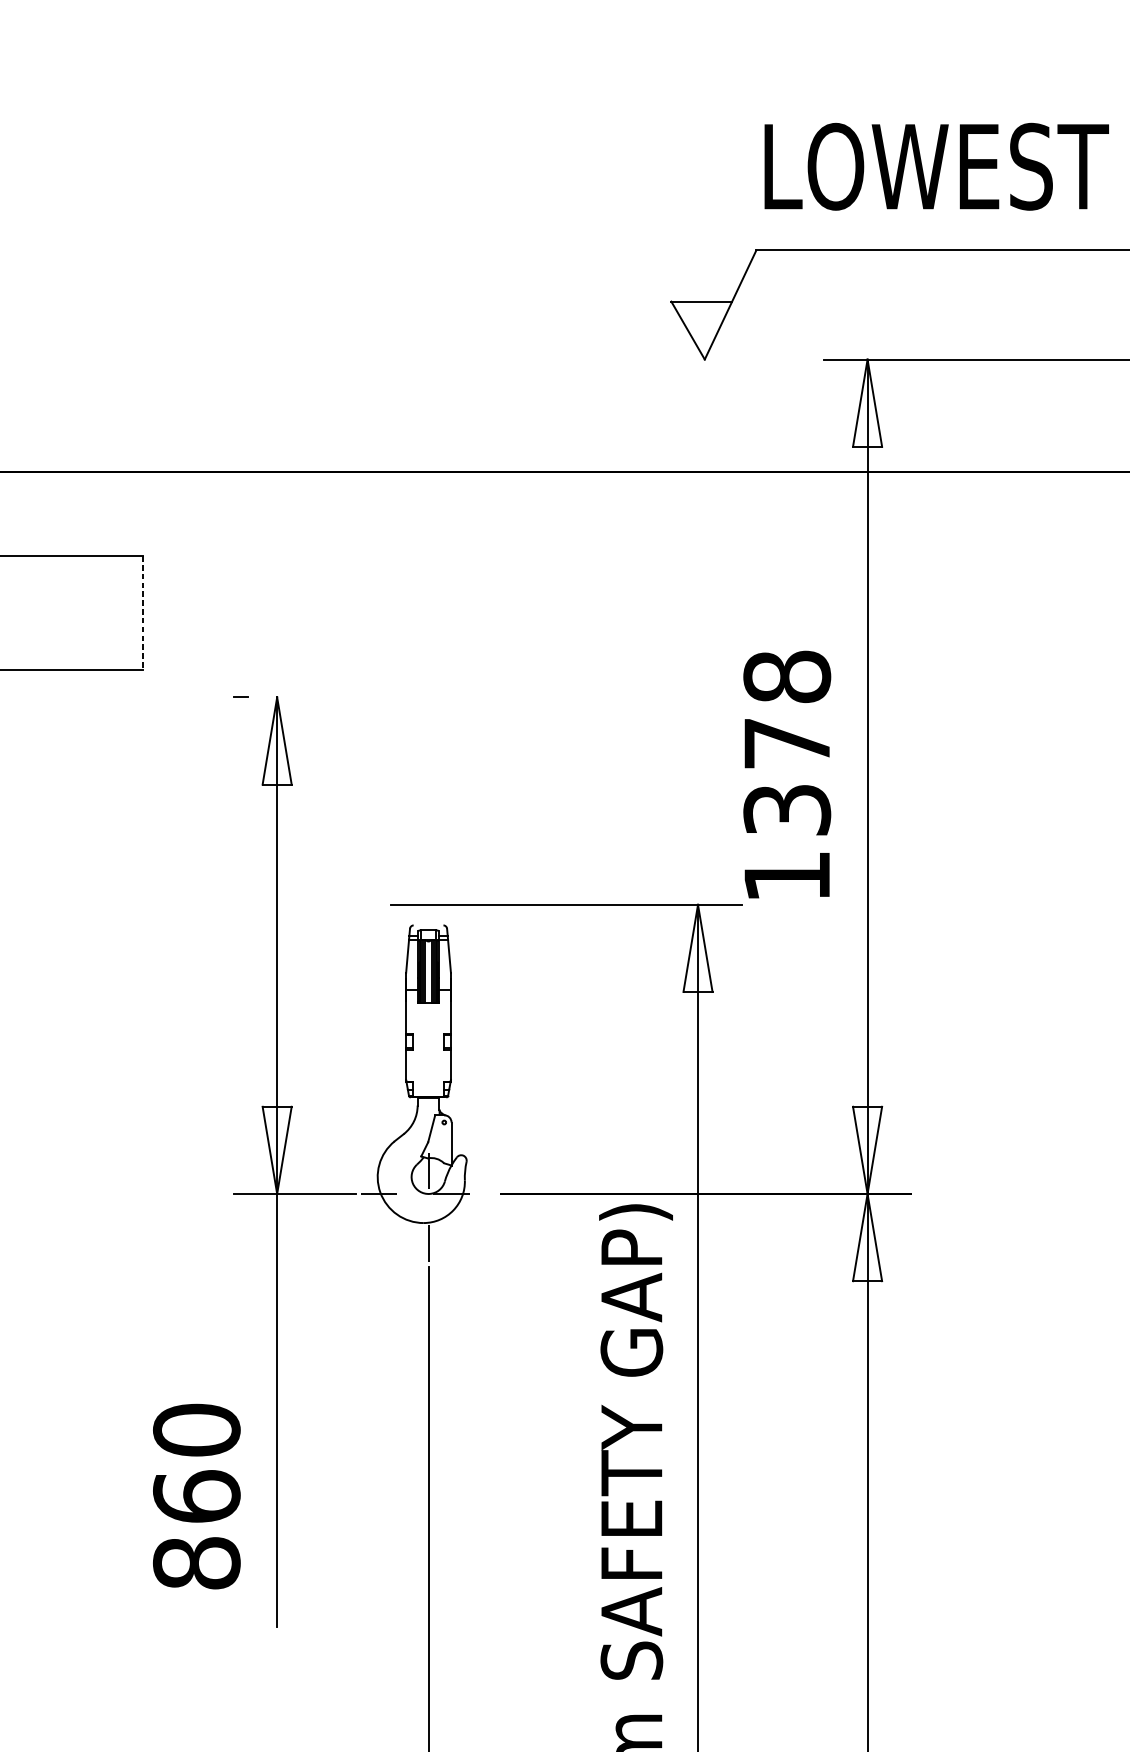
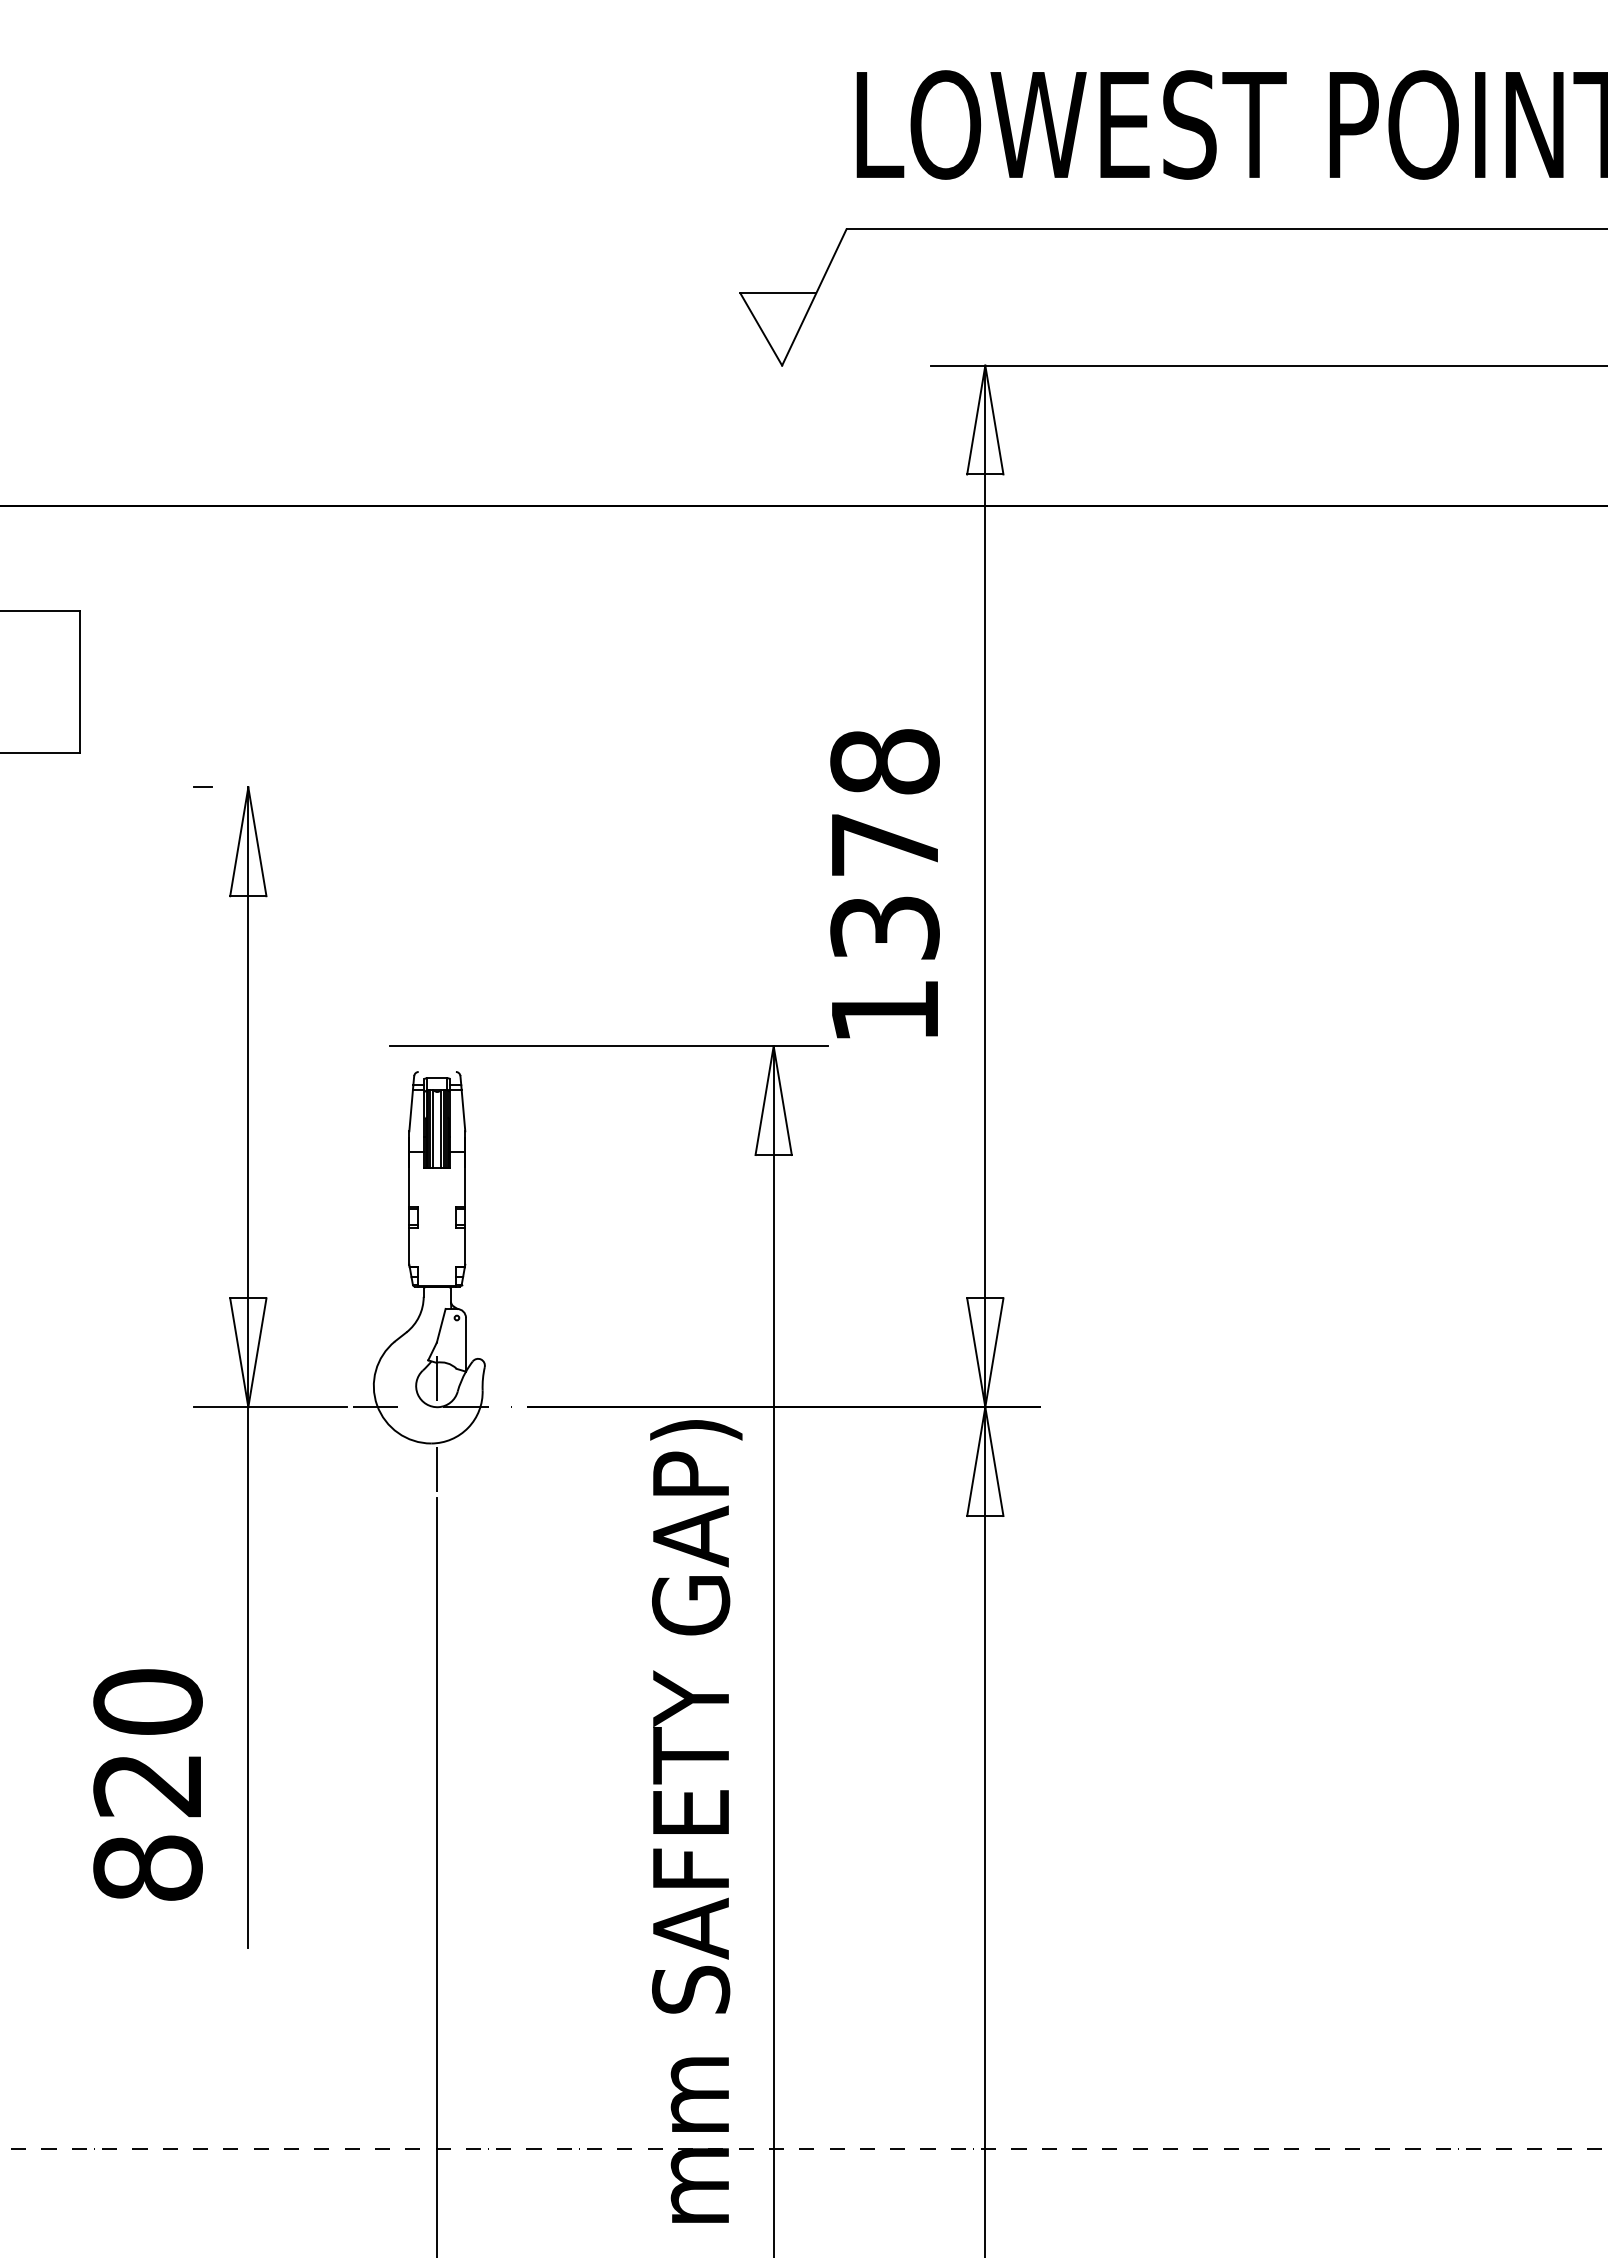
line: (142, 612) -> (80, 681), dashed -> solid
text: (196, 1496) -> (147, 1784), 860 -> 820

